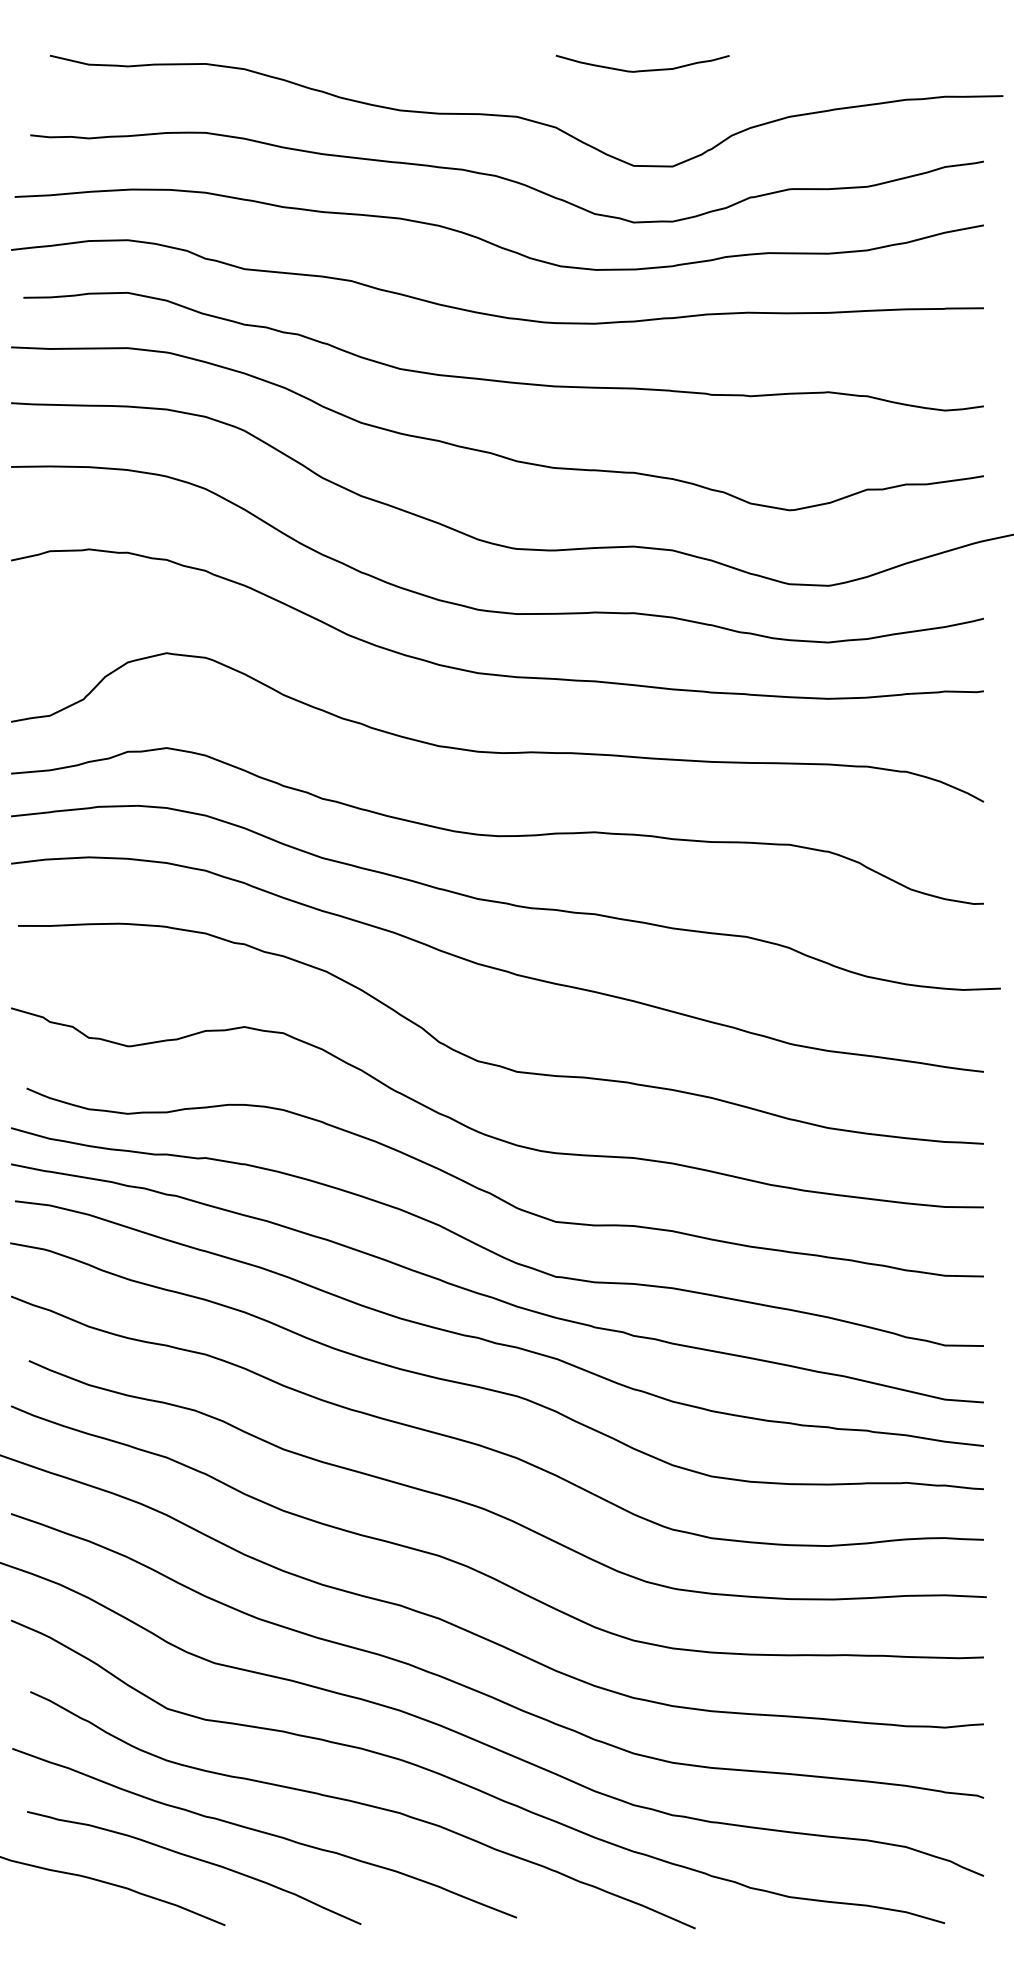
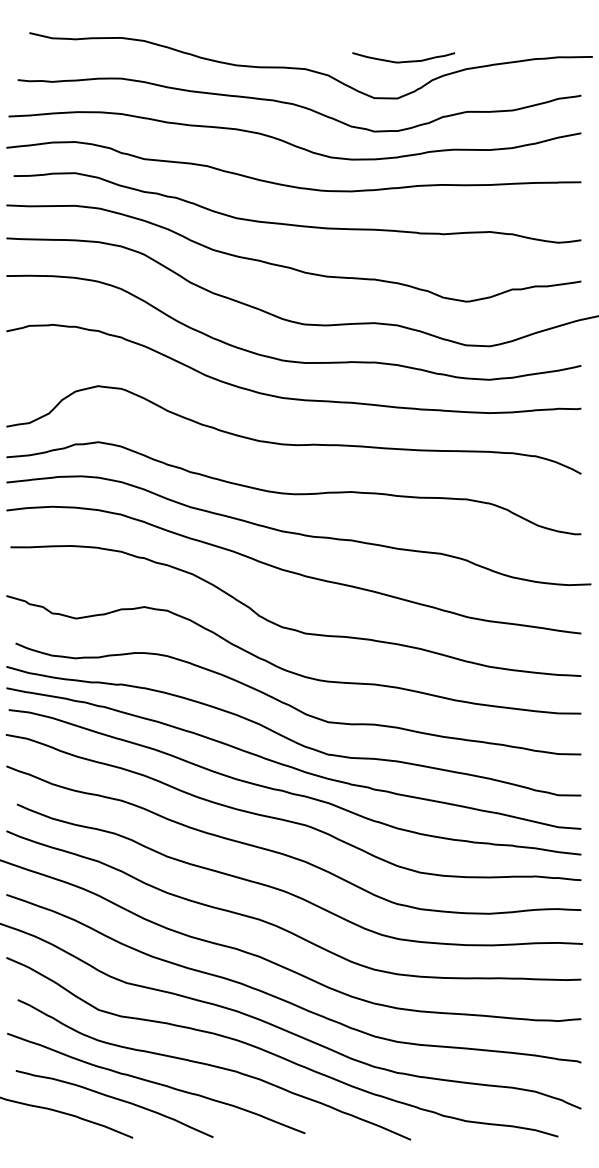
curve: (642, 70) -> (403, 61), moved

